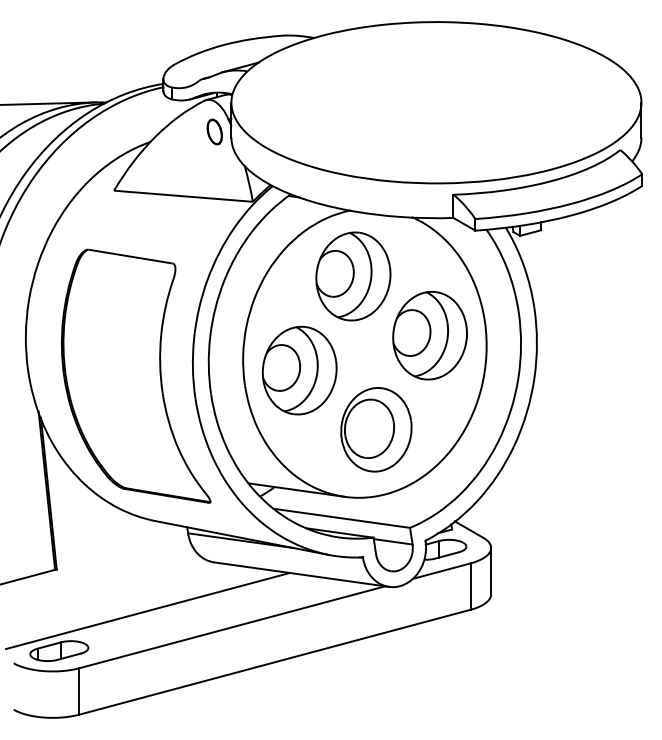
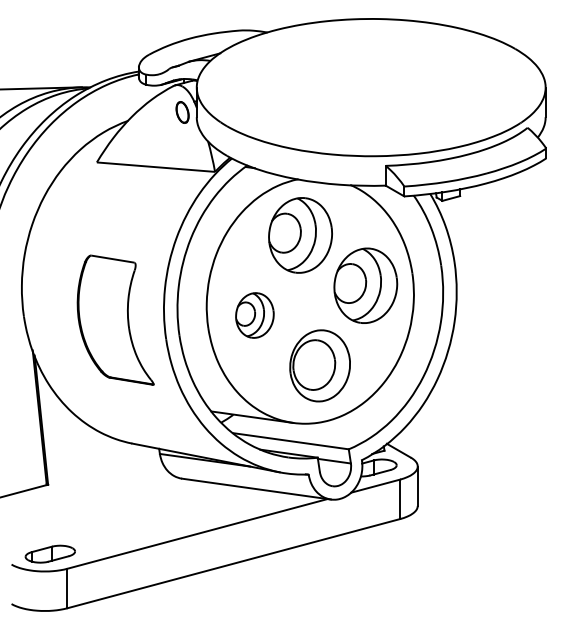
part: (299, 370) -> (254, 315), size x0.6
part: (135, 375) -> (115, 319), size x0.6
line: (147, 610) -> (125, 519), removed

